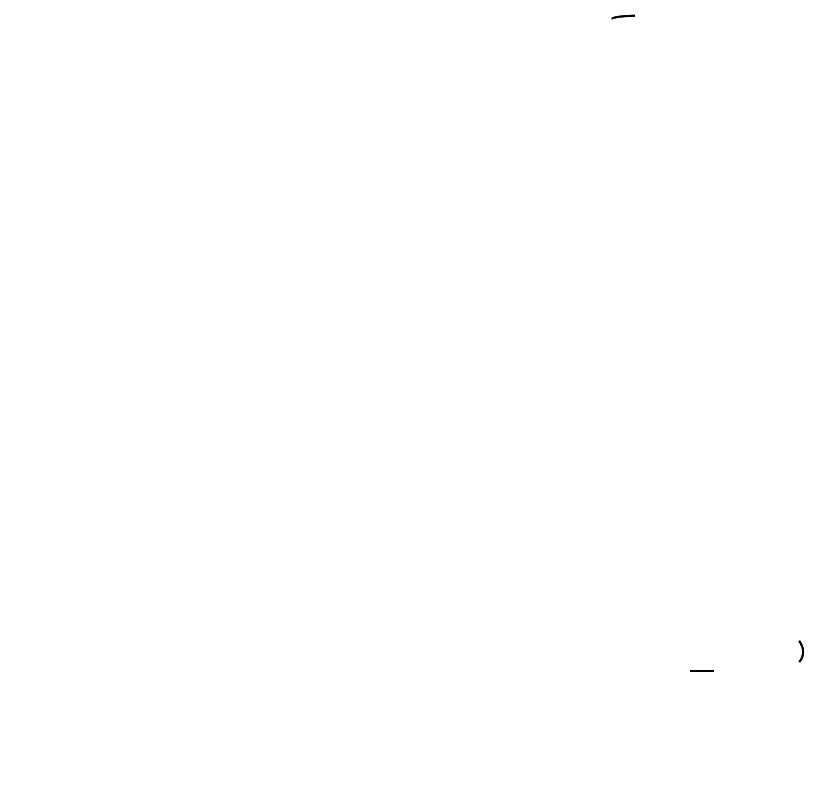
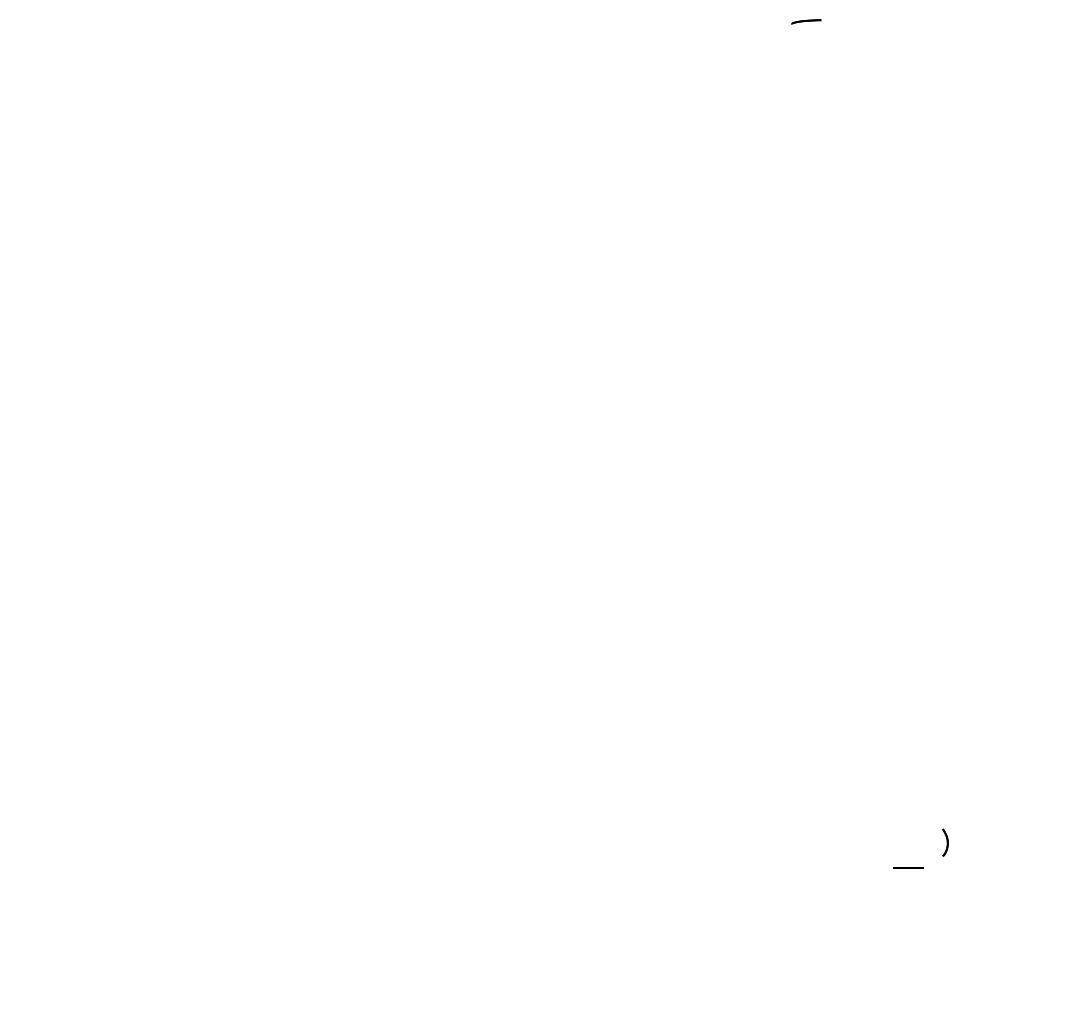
part: (801, 651) -> (945, 842), moved

